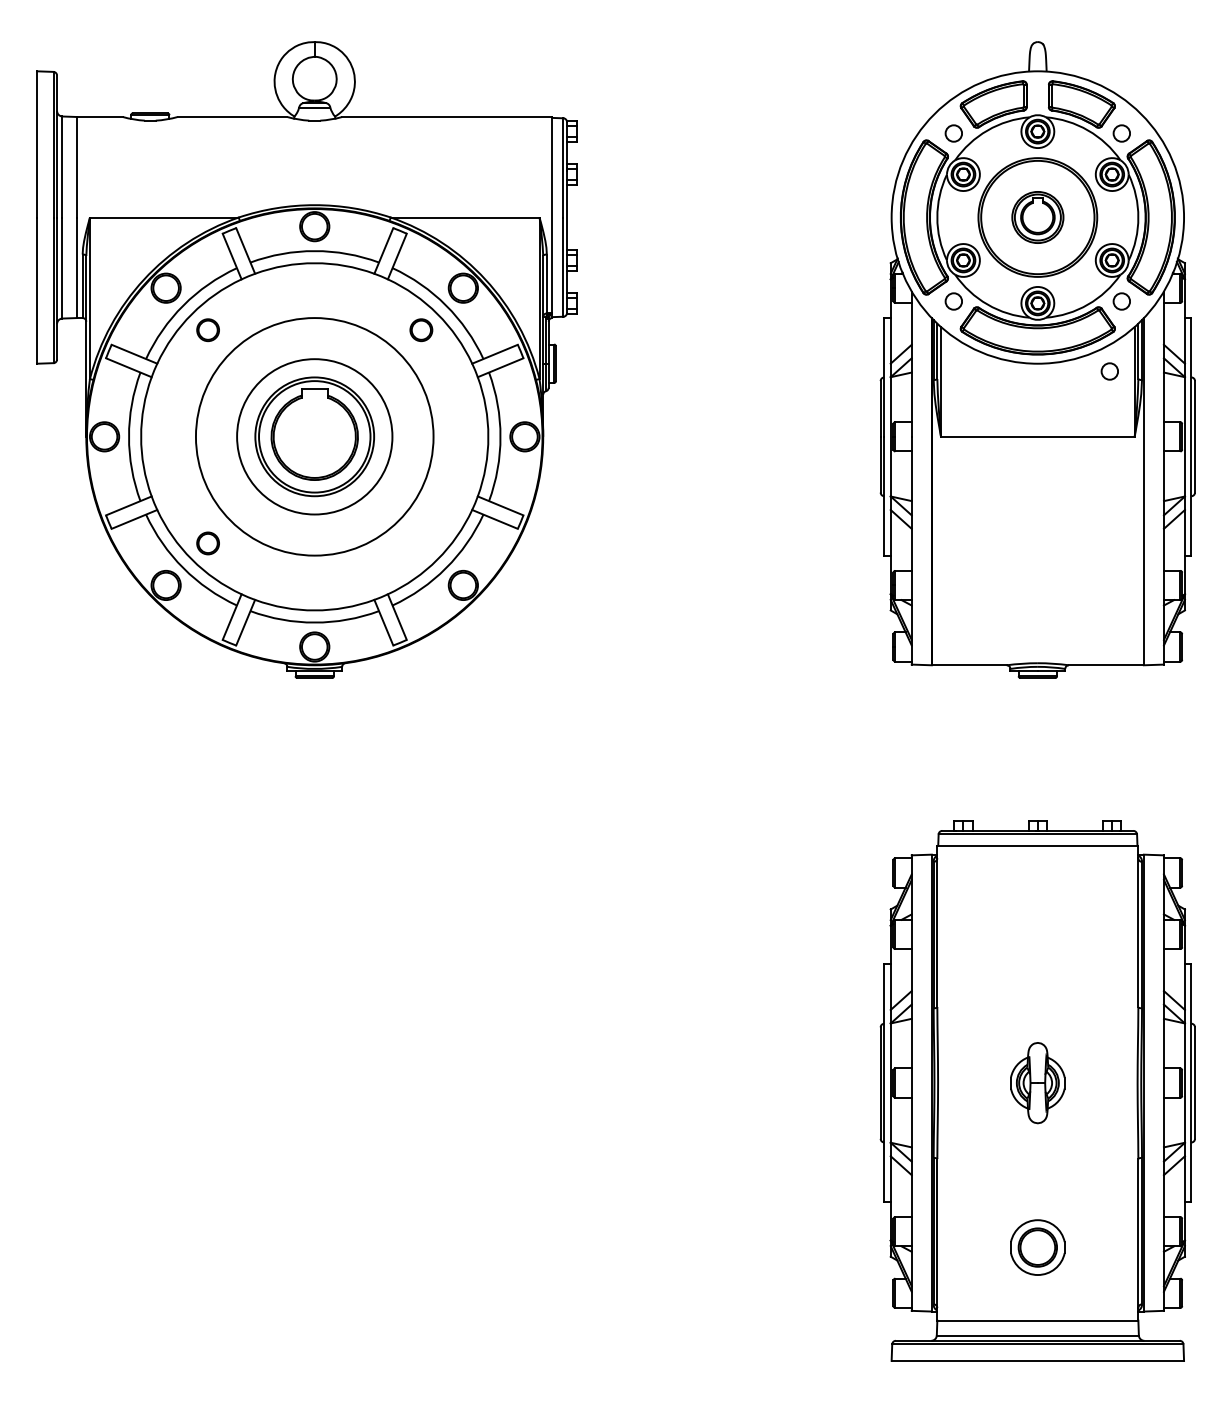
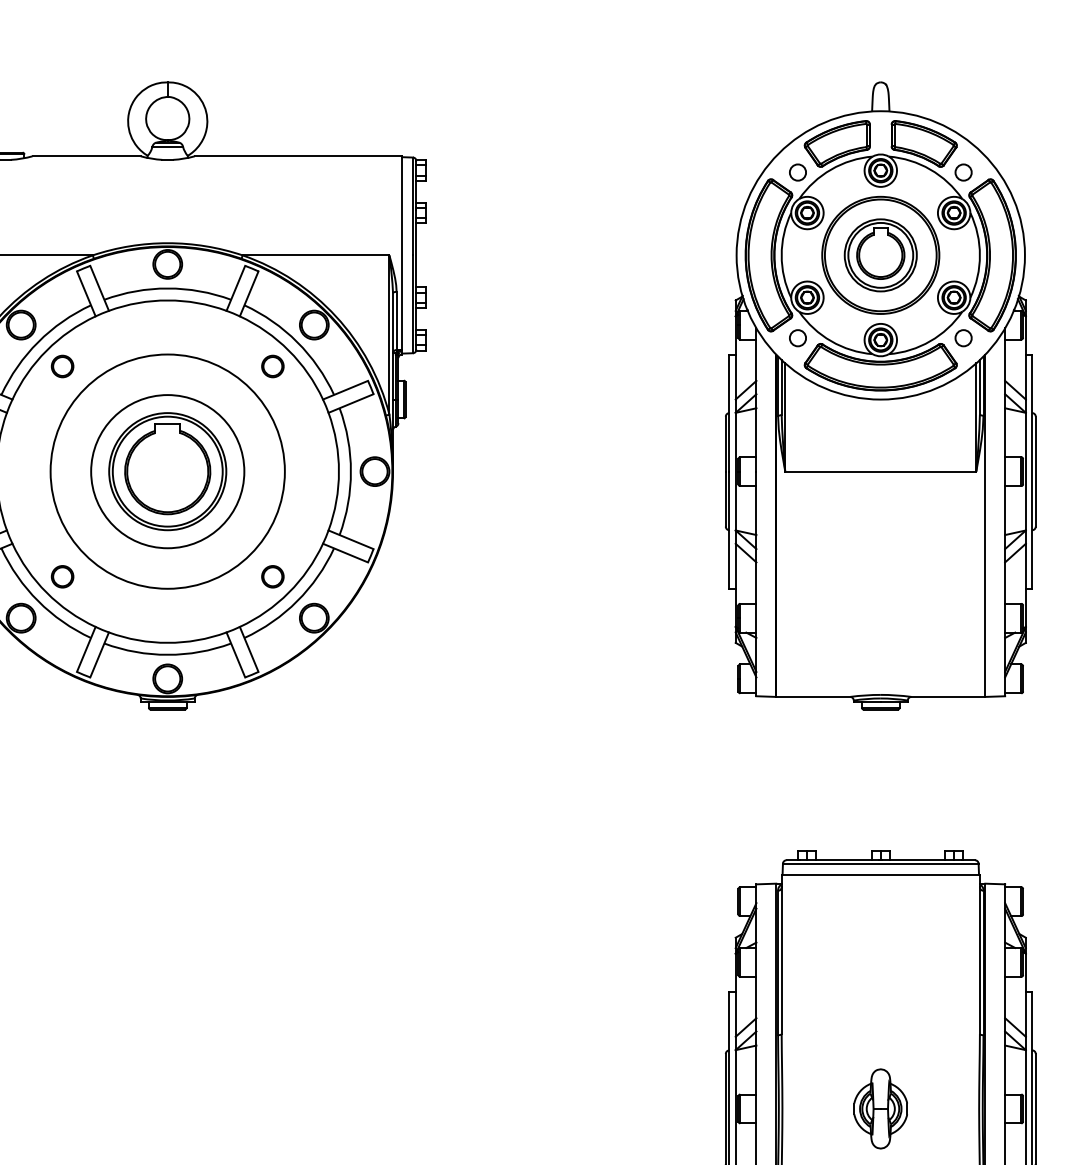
part: (1037, 217) -> (880, 255), size x1.43
circle: (1109, 371) -> (951, 407), removed
part: (421, 543) -> (273, 576), added

